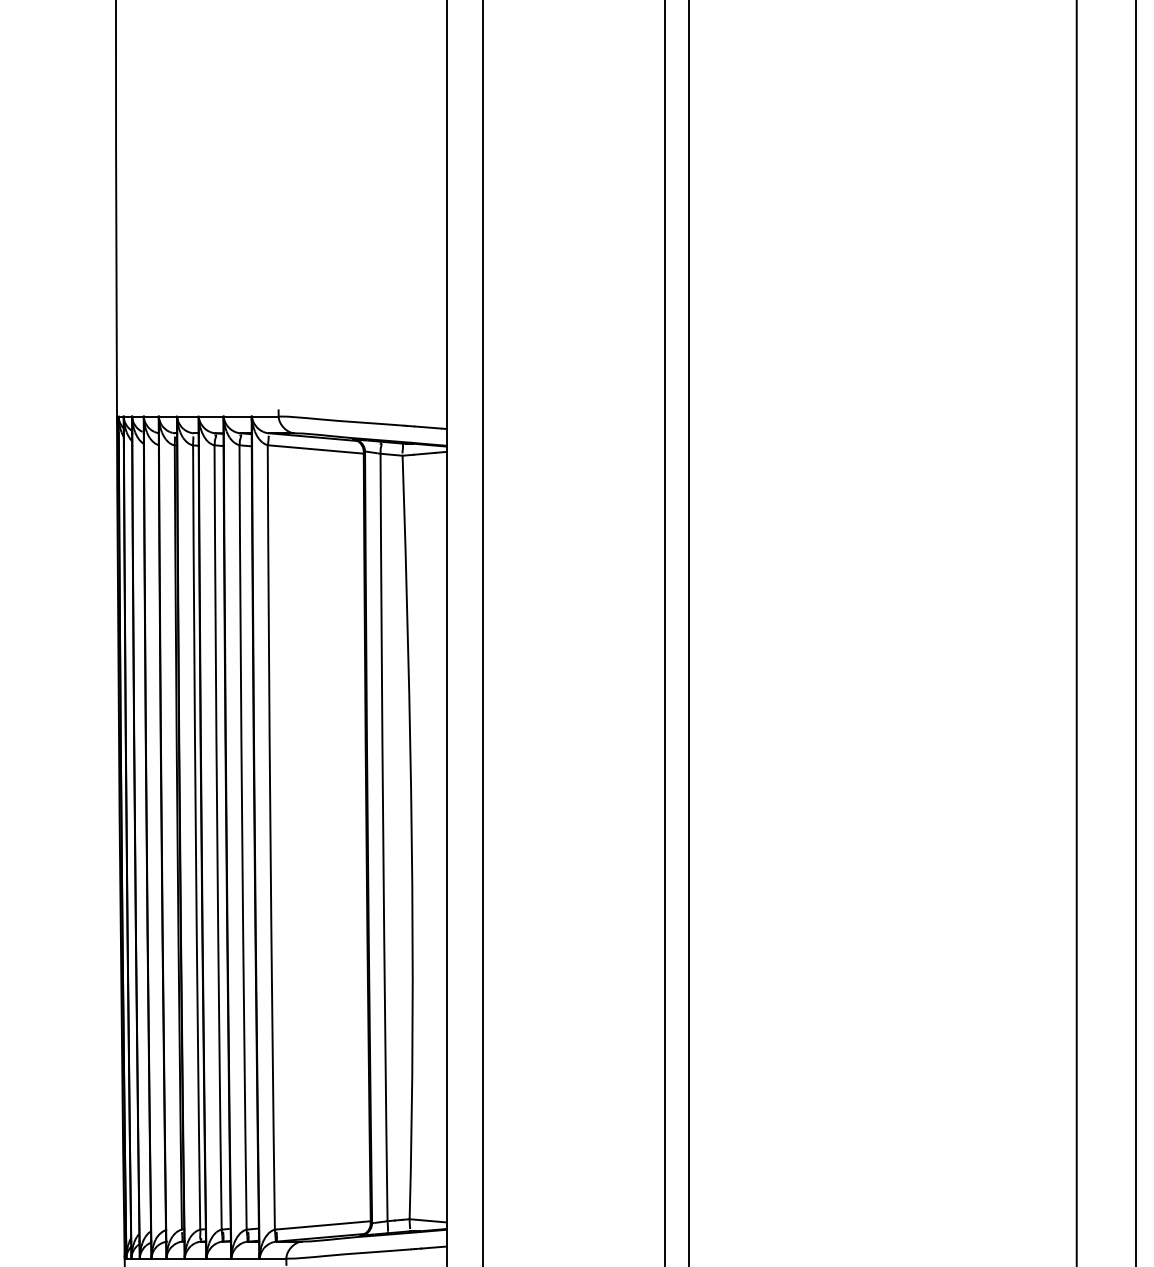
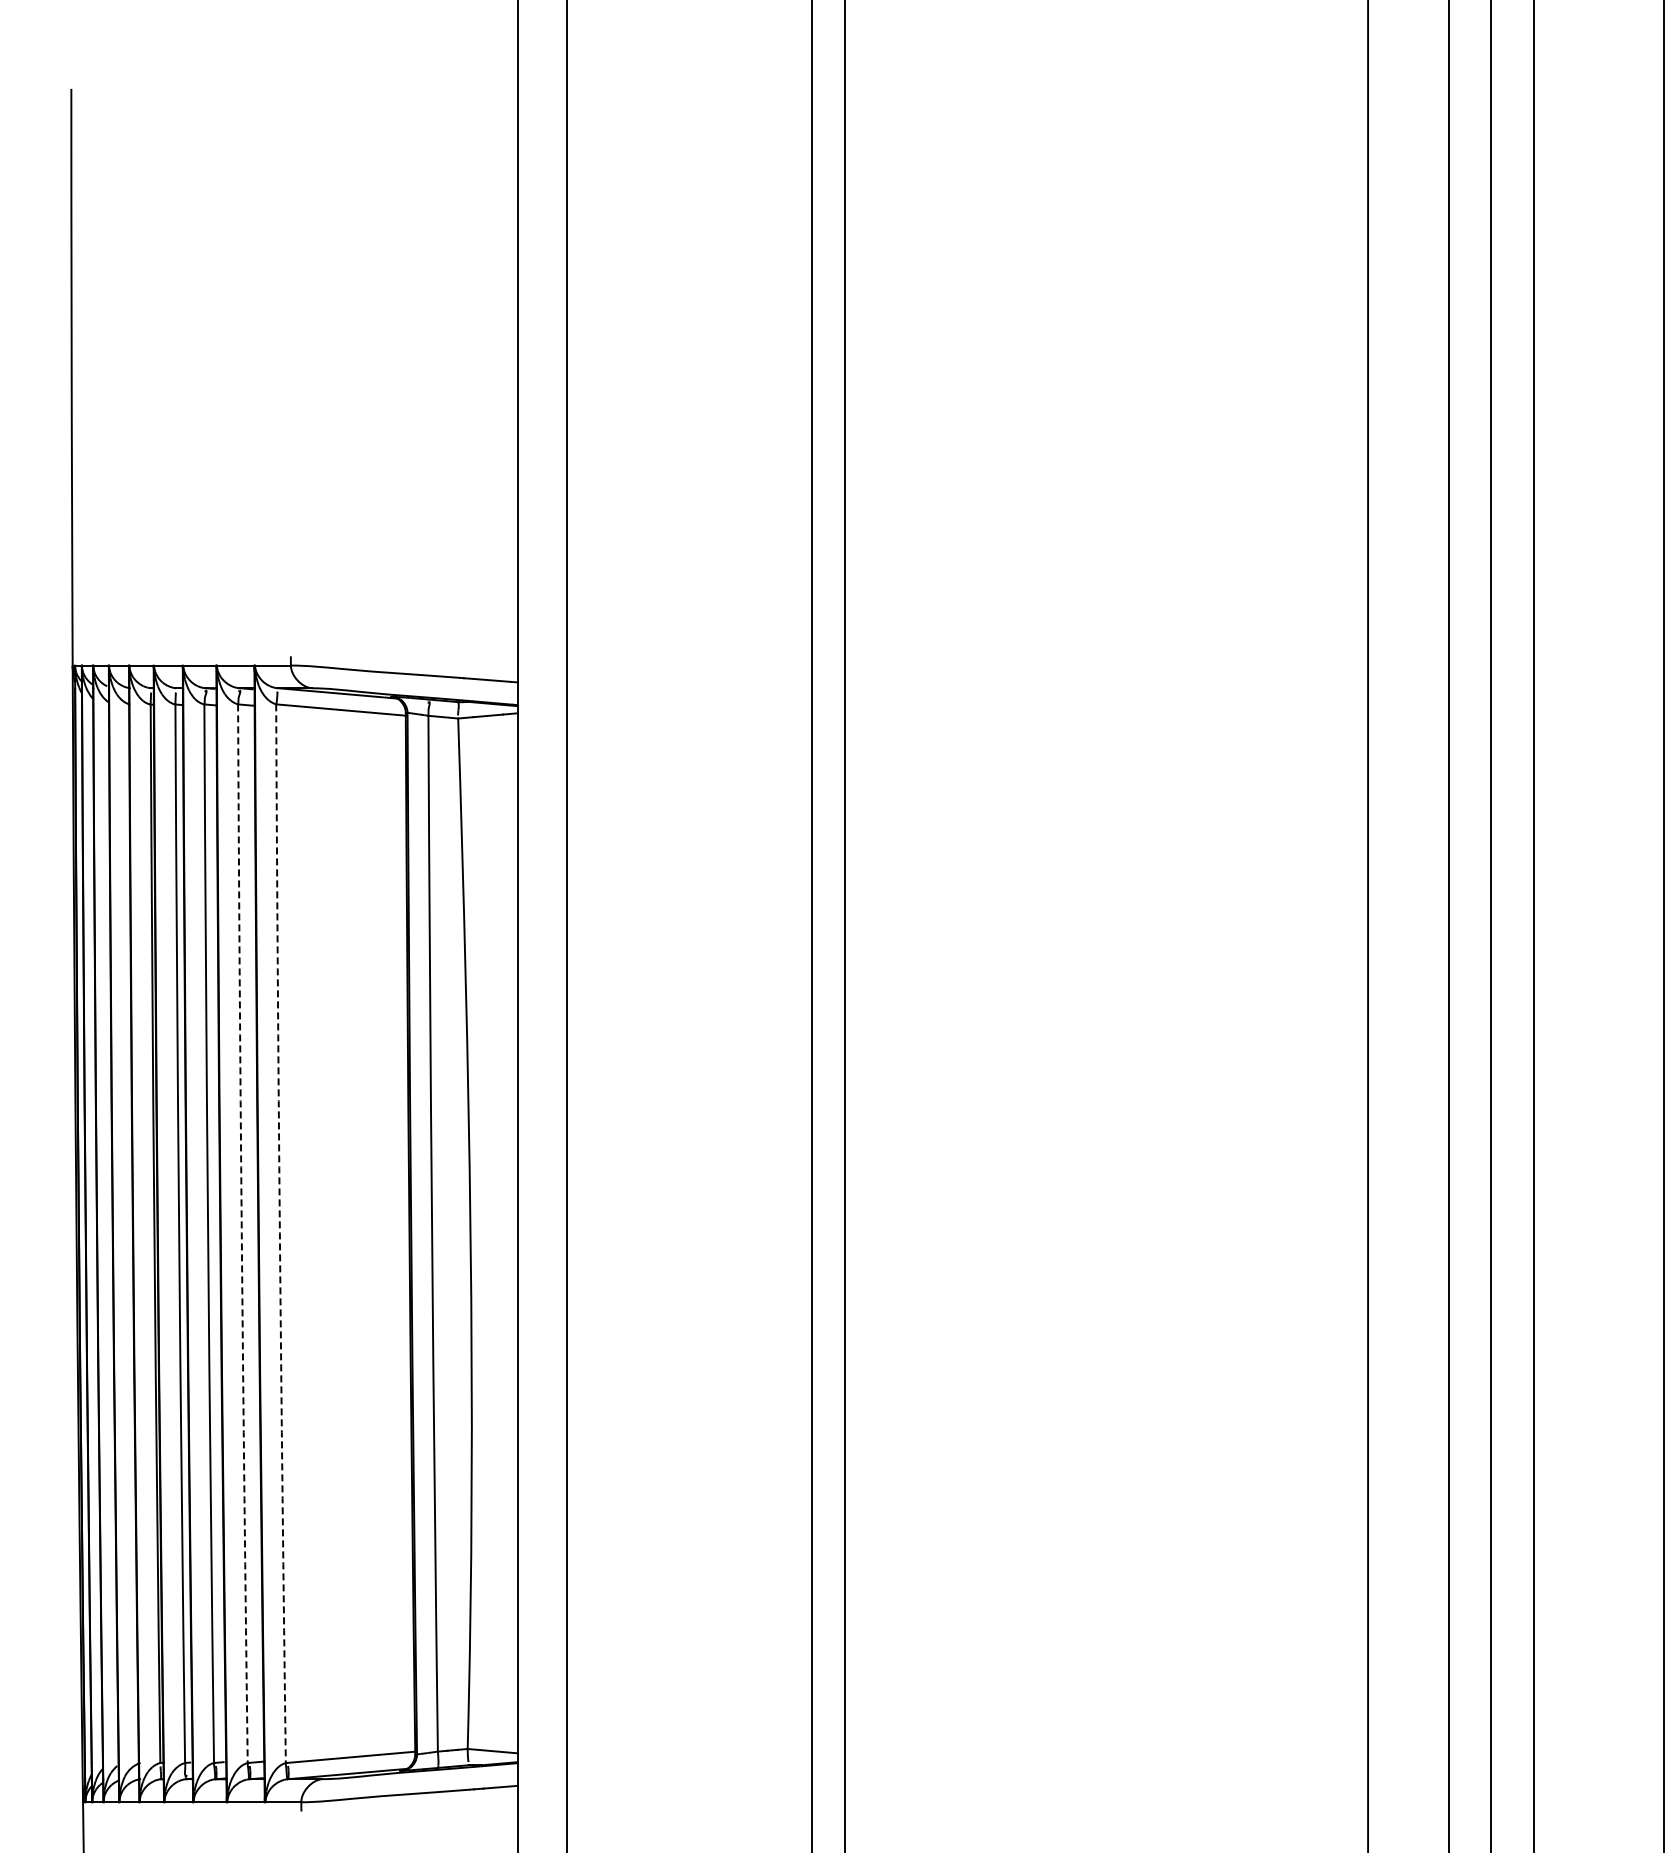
arc: (242, 837) -> (241, 1233), solid -> dashed
arc: (270, 837) -> (279, 1233), solid -> dashed

